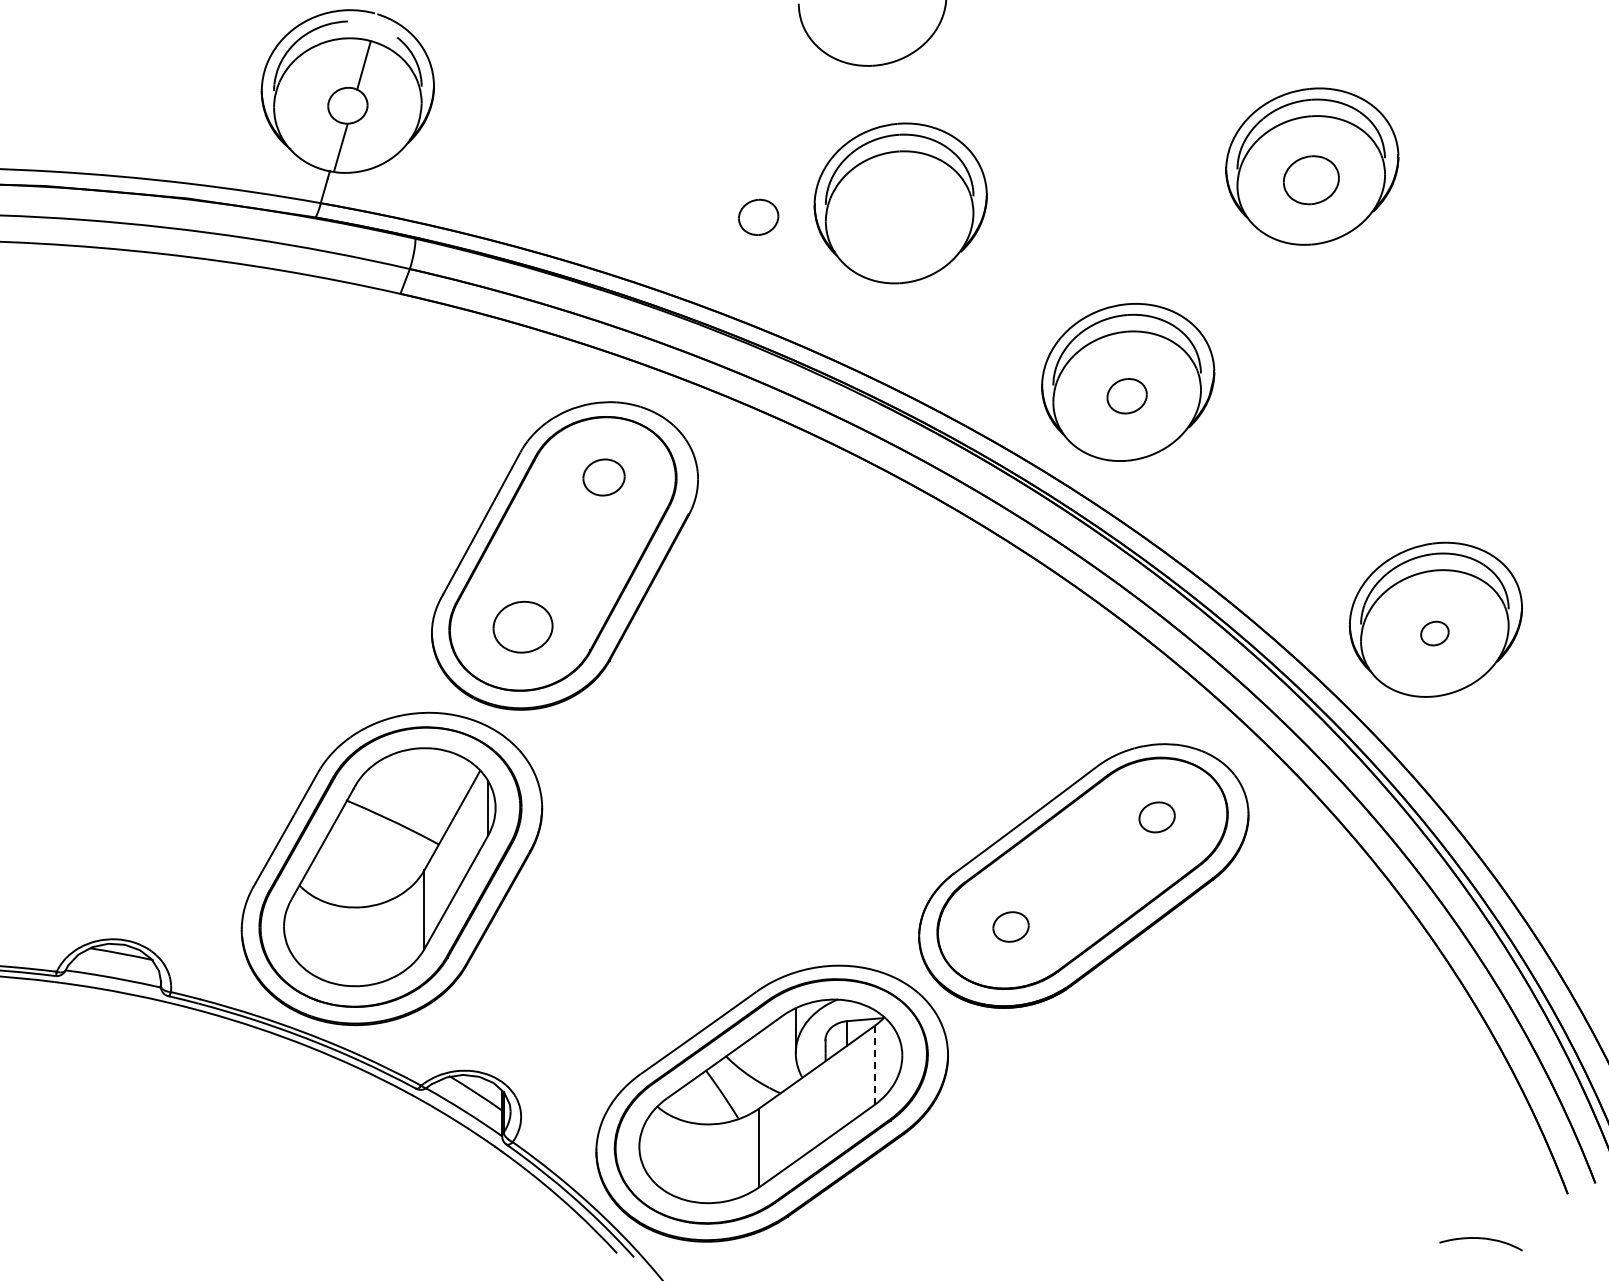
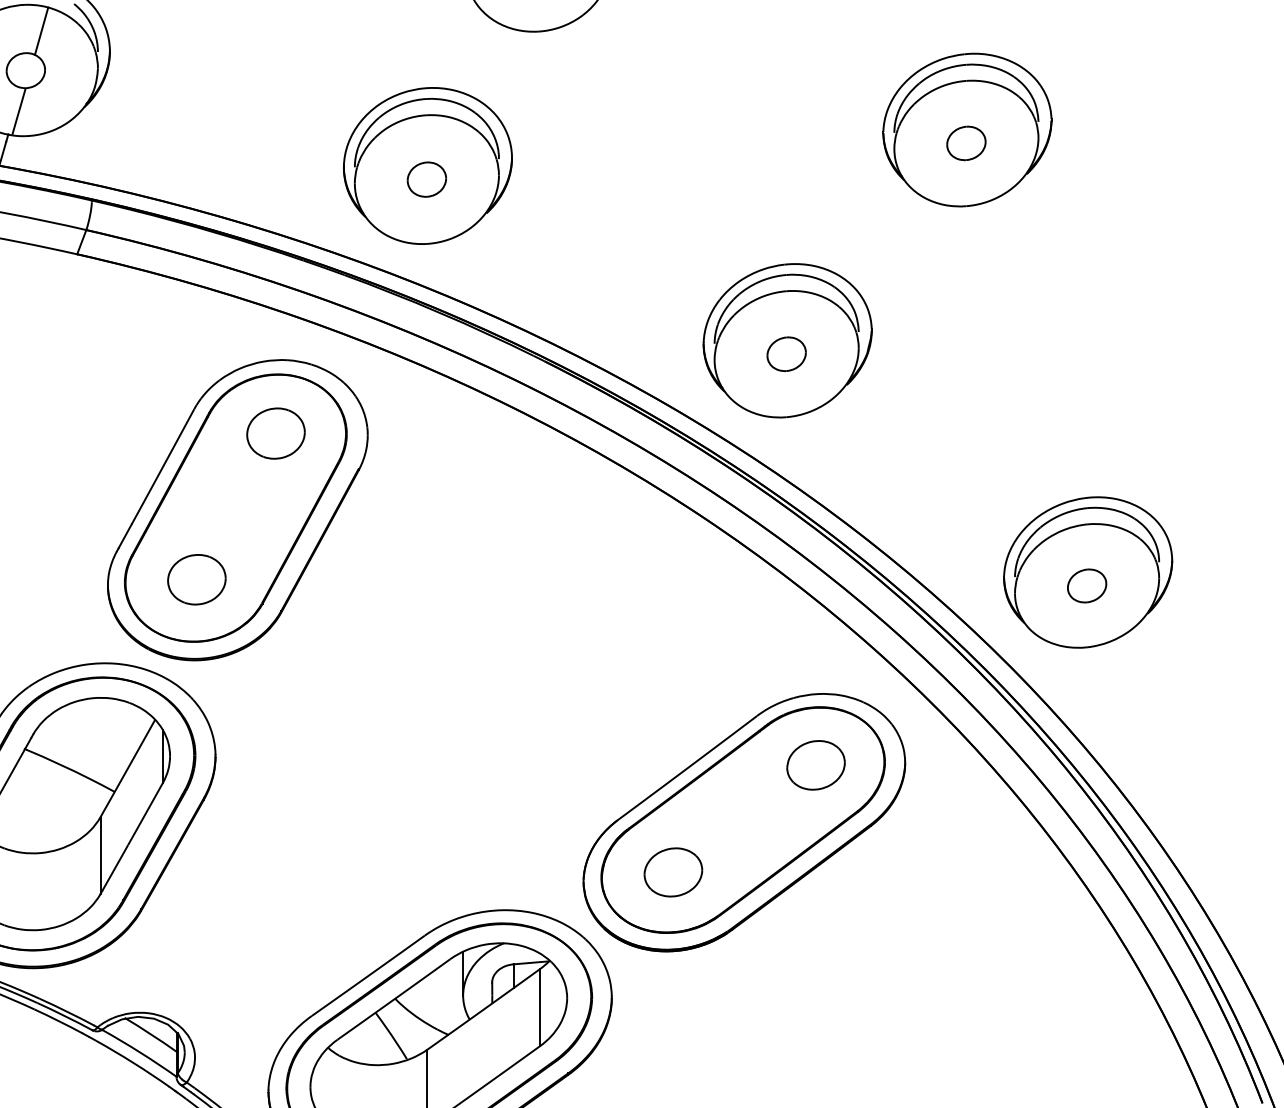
part: (1310, 180) -> (965, 143), size x0.71
part: (900, 203) -> (427, 166), moved
part: (603, 477) -> (275, 433), size x1.43
part: (1434, 633) -> (1086, 585), size x1.43
part: (1156, 817) -> (815, 765), size x1.67
part: (1010, 926) -> (672, 871), size x1.67
line: (874, 1064) -> (540, 1006), dashed -> solid

